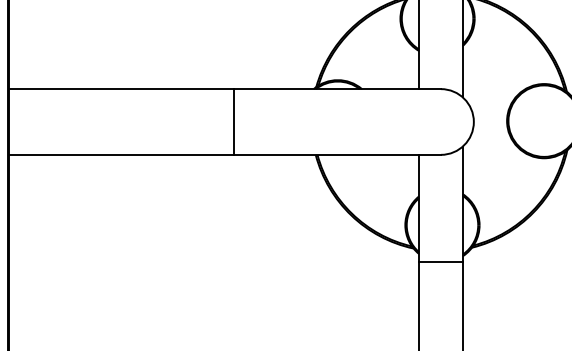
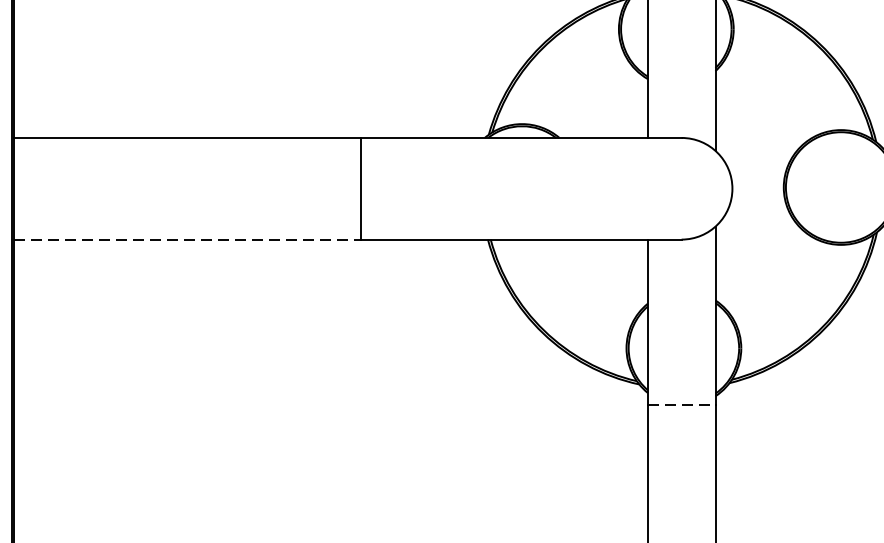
line: (122, 154) -> (189, 239), solid -> dashed
line: (440, 262) -> (680, 406), solid -> dashed

